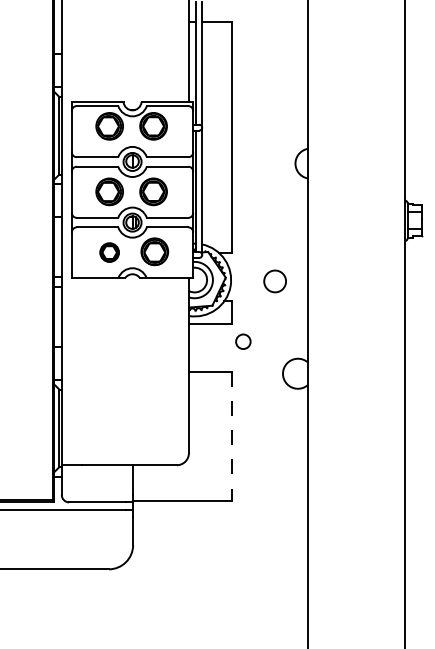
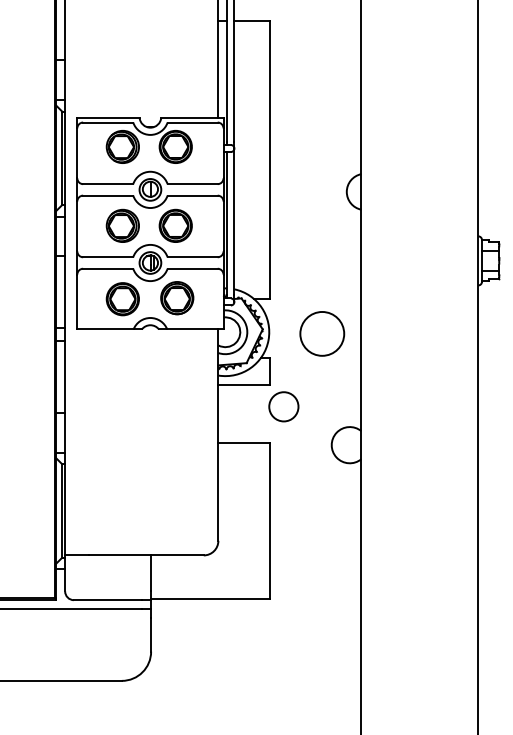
part: (109, 252) -> (122, 299), size x1.43
circle: (274, 281) -> (321, 333), size x1.67
circle: (243, 341) -> (284, 406), size x1.67
line: (231, 436) -> (269, 520), dashed -> solid

